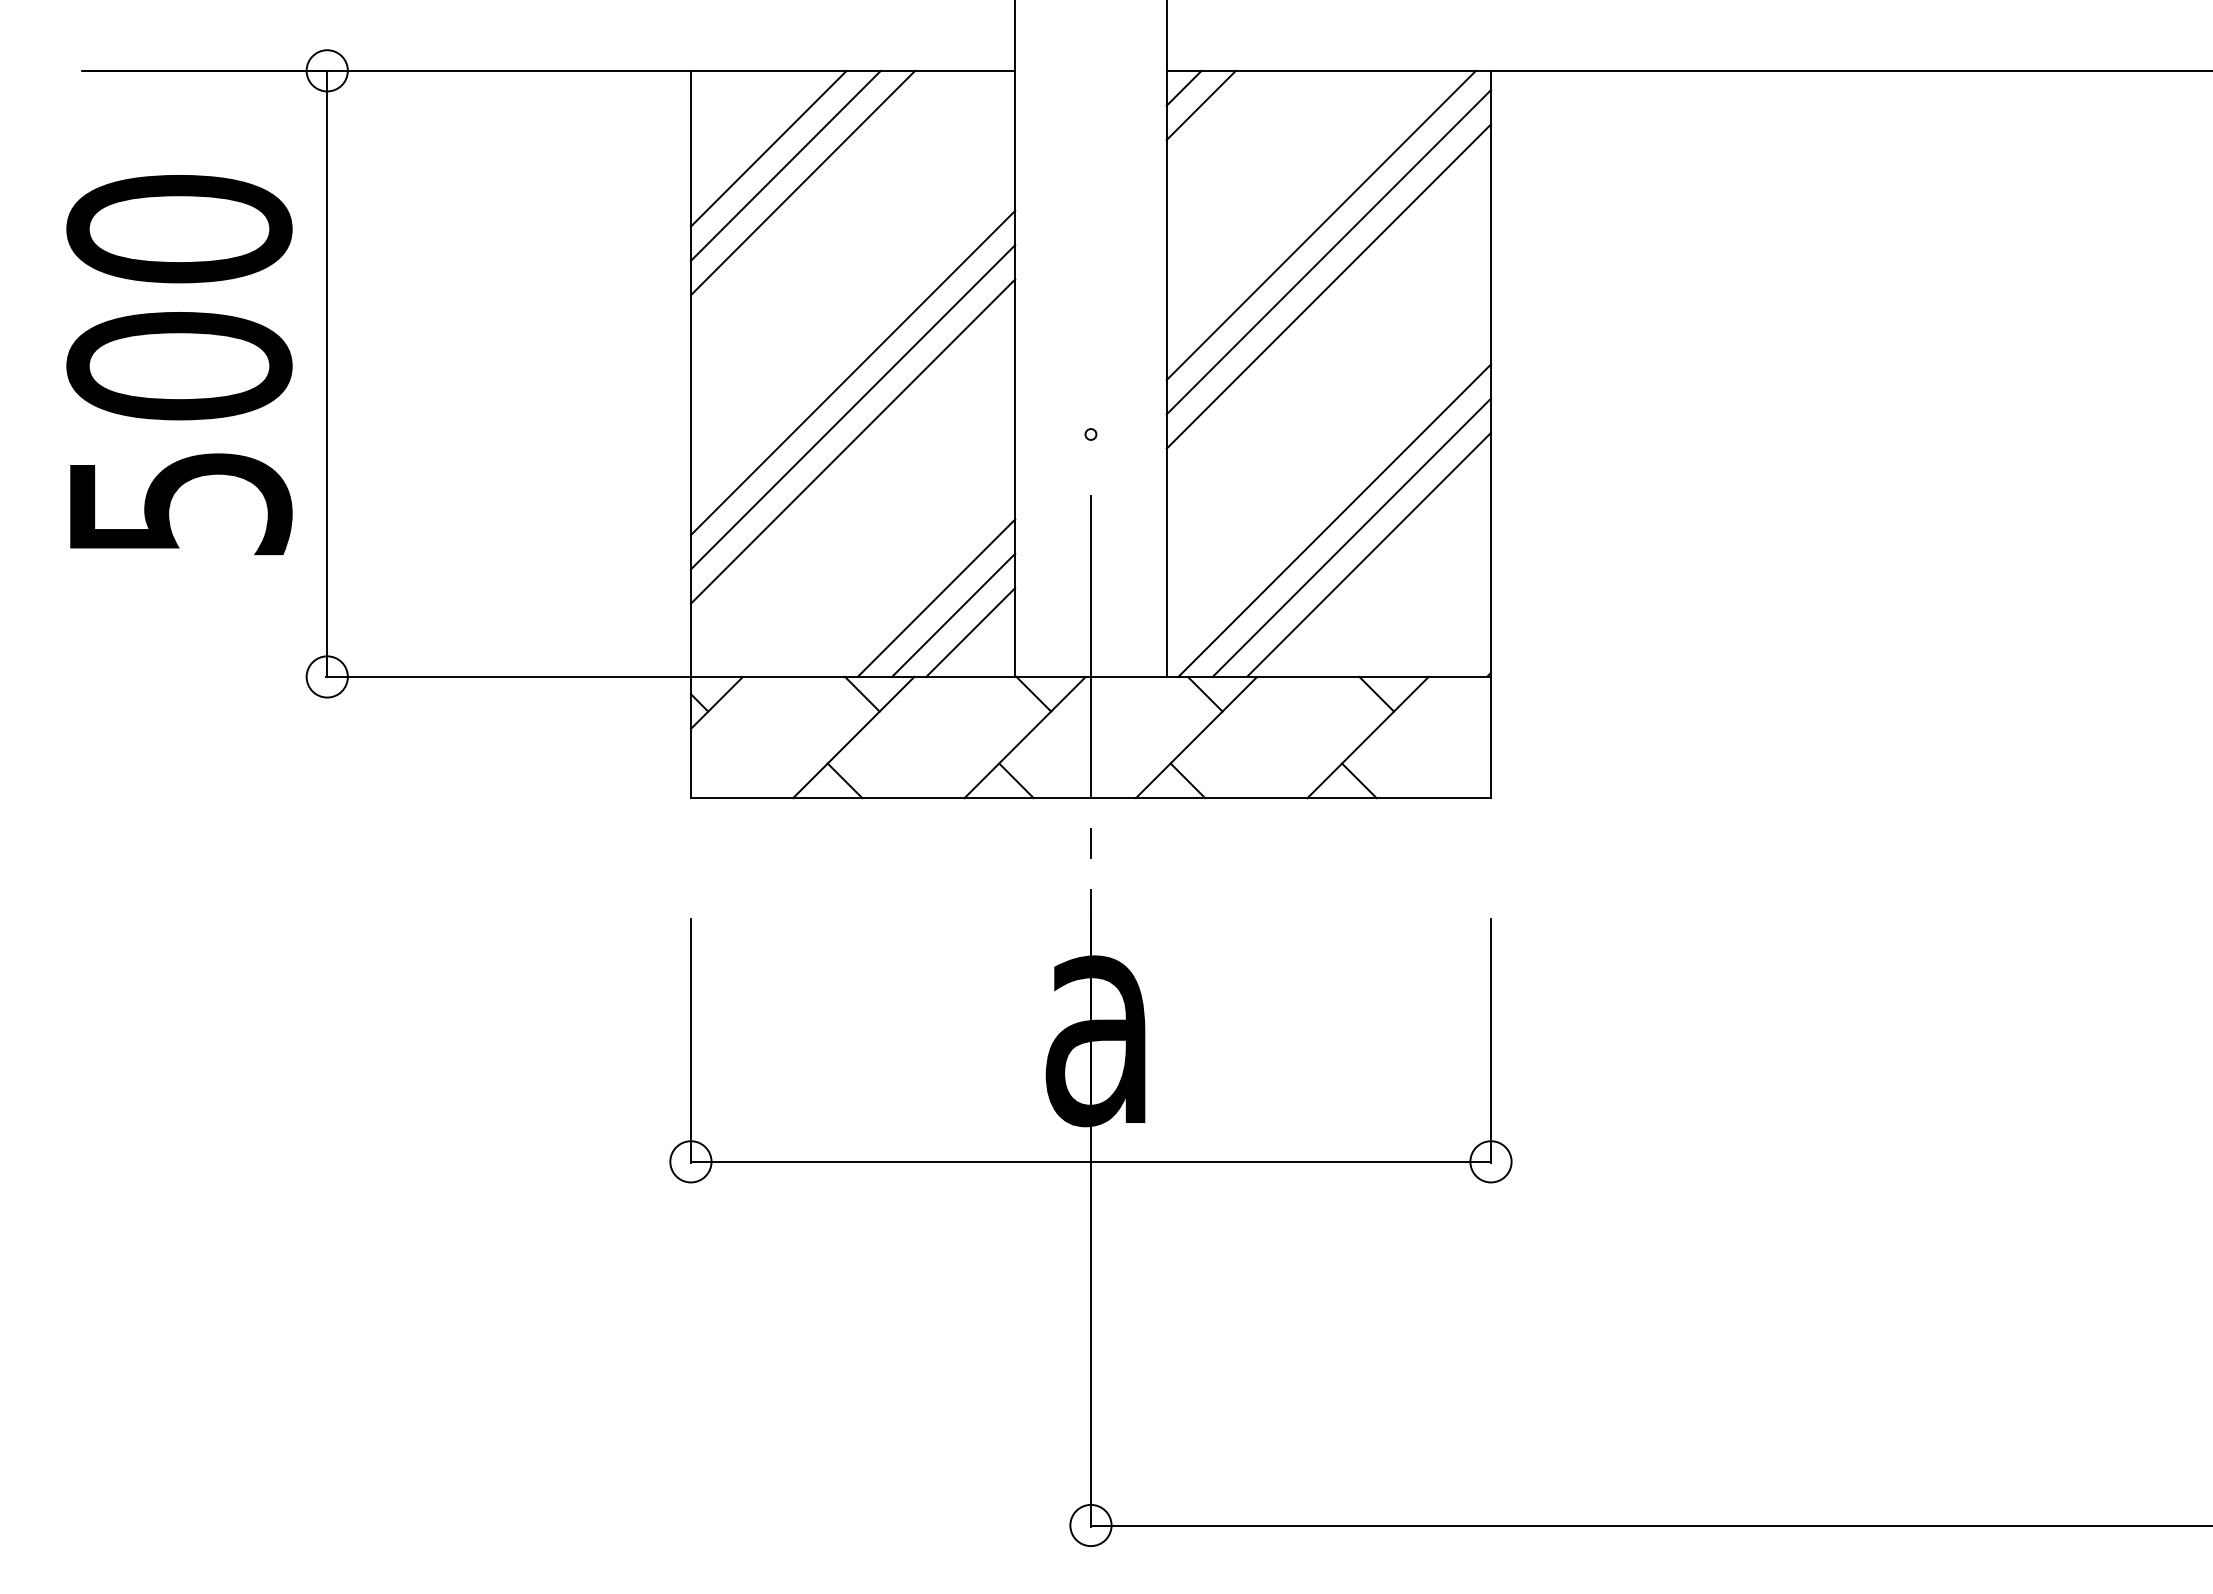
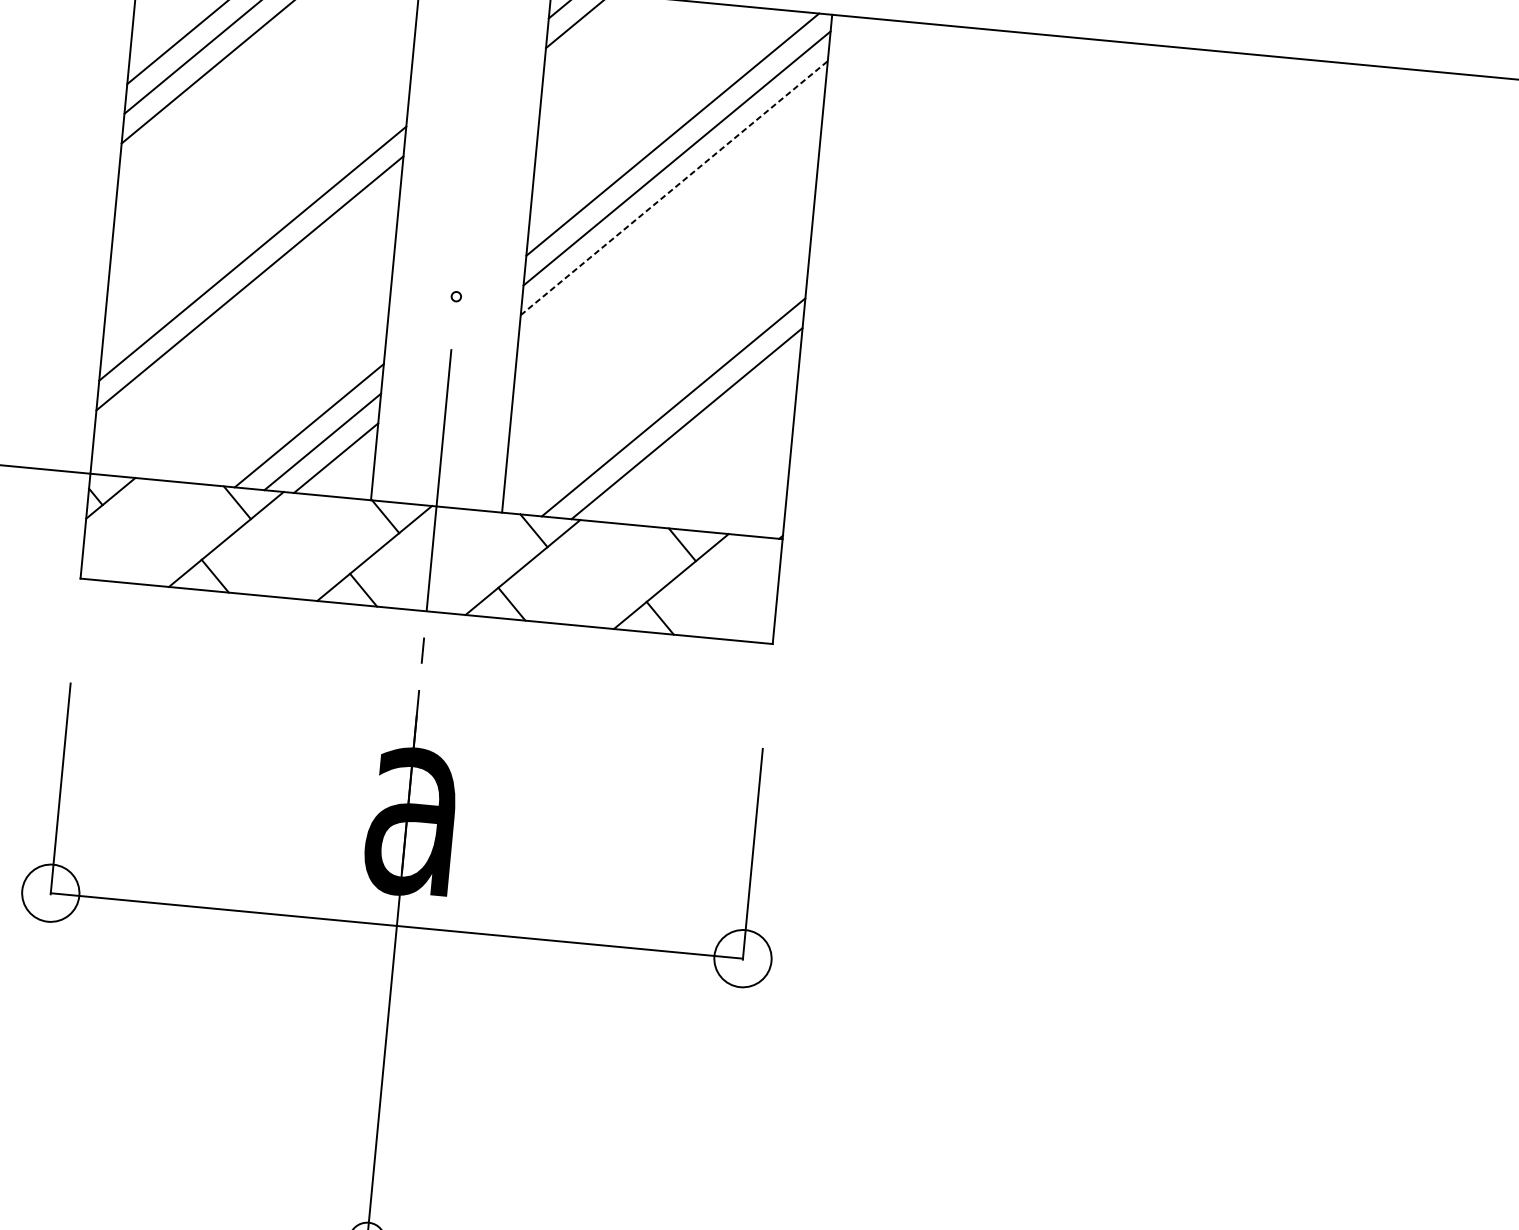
line: (1329, 286) -> (674, 188), solid -> dashed
line: (852, 372) -> (255, 223), removed
line: (1334, 520) -> (660, 391), removed
circle: (690, 1161) -> (50, 892), size x1.6
circle: (1490, 1161) -> (742, 958), size x1.6

